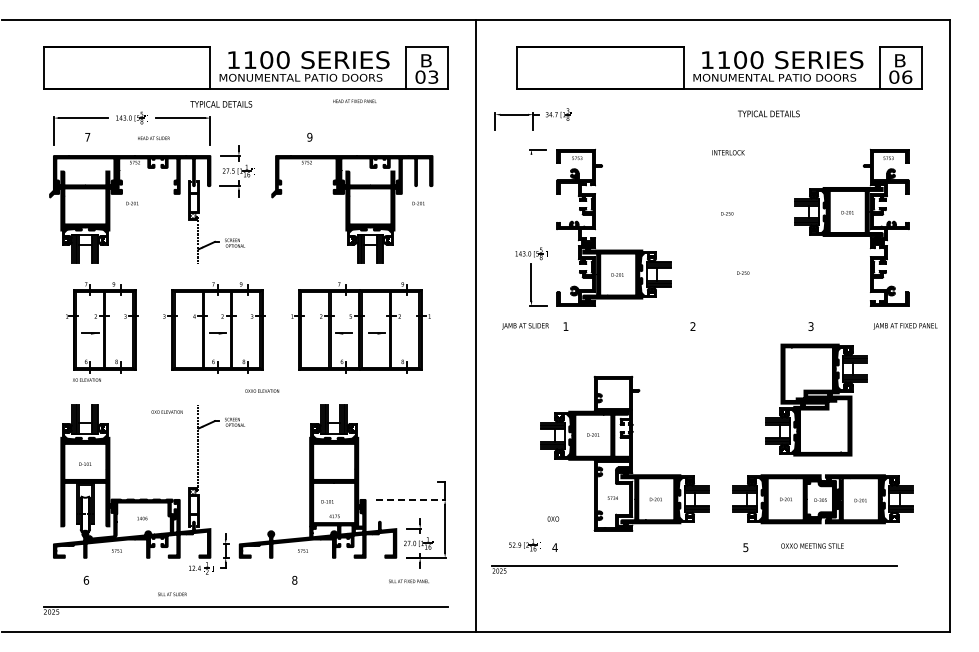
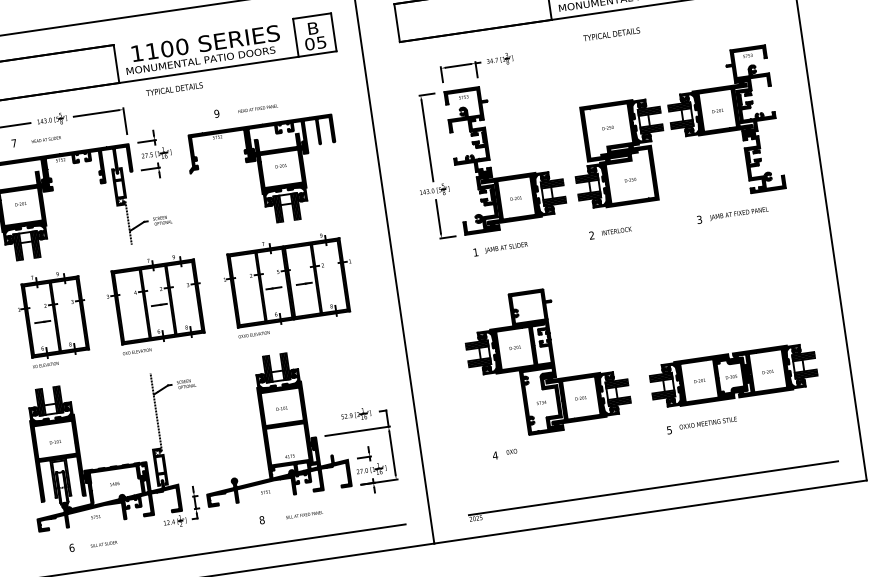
text: (433, 76) -> (321, 41), 03 -> 05
text: (354, 100) -> (257, 108), moved
text: (221, 104) -> (174, 89), moved
text: (768, 113) -> (611, 34), moved
part: (532, 119) -> (475, 67), moved
text: (153, 137) -> (45, 138), moved
text: (728, 152) -> (616, 230), moved
line: (531, 198) -> (427, 140), added
text: (132, 203) -> (20, 204), moved
text: (418, 203) -> (281, 166), moved
text: (525, 326) -> (506, 247), moved
text: (905, 326) -> (739, 213), moved
text: (262, 390) -> (254, 334), moved
part: (816, 399) -> (619, 153), moved
text: (166, 411) -> (136, 351), moved
line: (411, 499) -> (357, 430), dashed -> solid
text: (327, 501) -> (281, 408), moved
text: (553, 518) -> (511, 451), moved
part: (524, 545) -> (355, 415), moved
text: (812, 545) -> (708, 422), moved
part: (694, 569) -> (653, 491), moved
text: (408, 581) -> (304, 515), moved
text: (172, 594) -> (104, 544), moved

